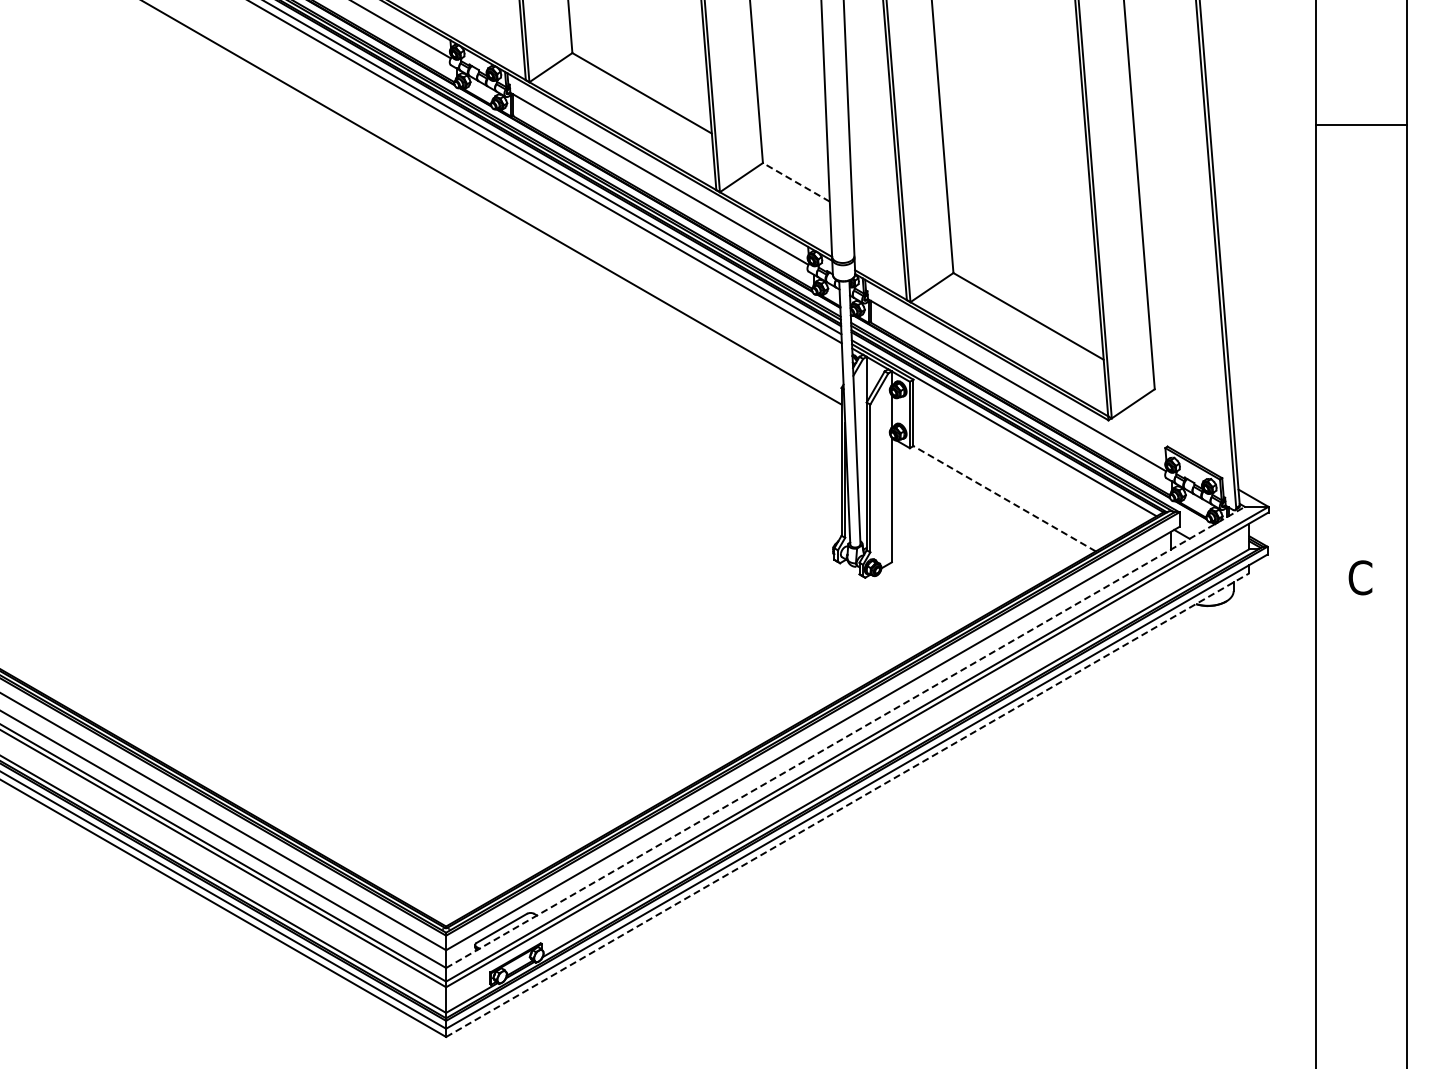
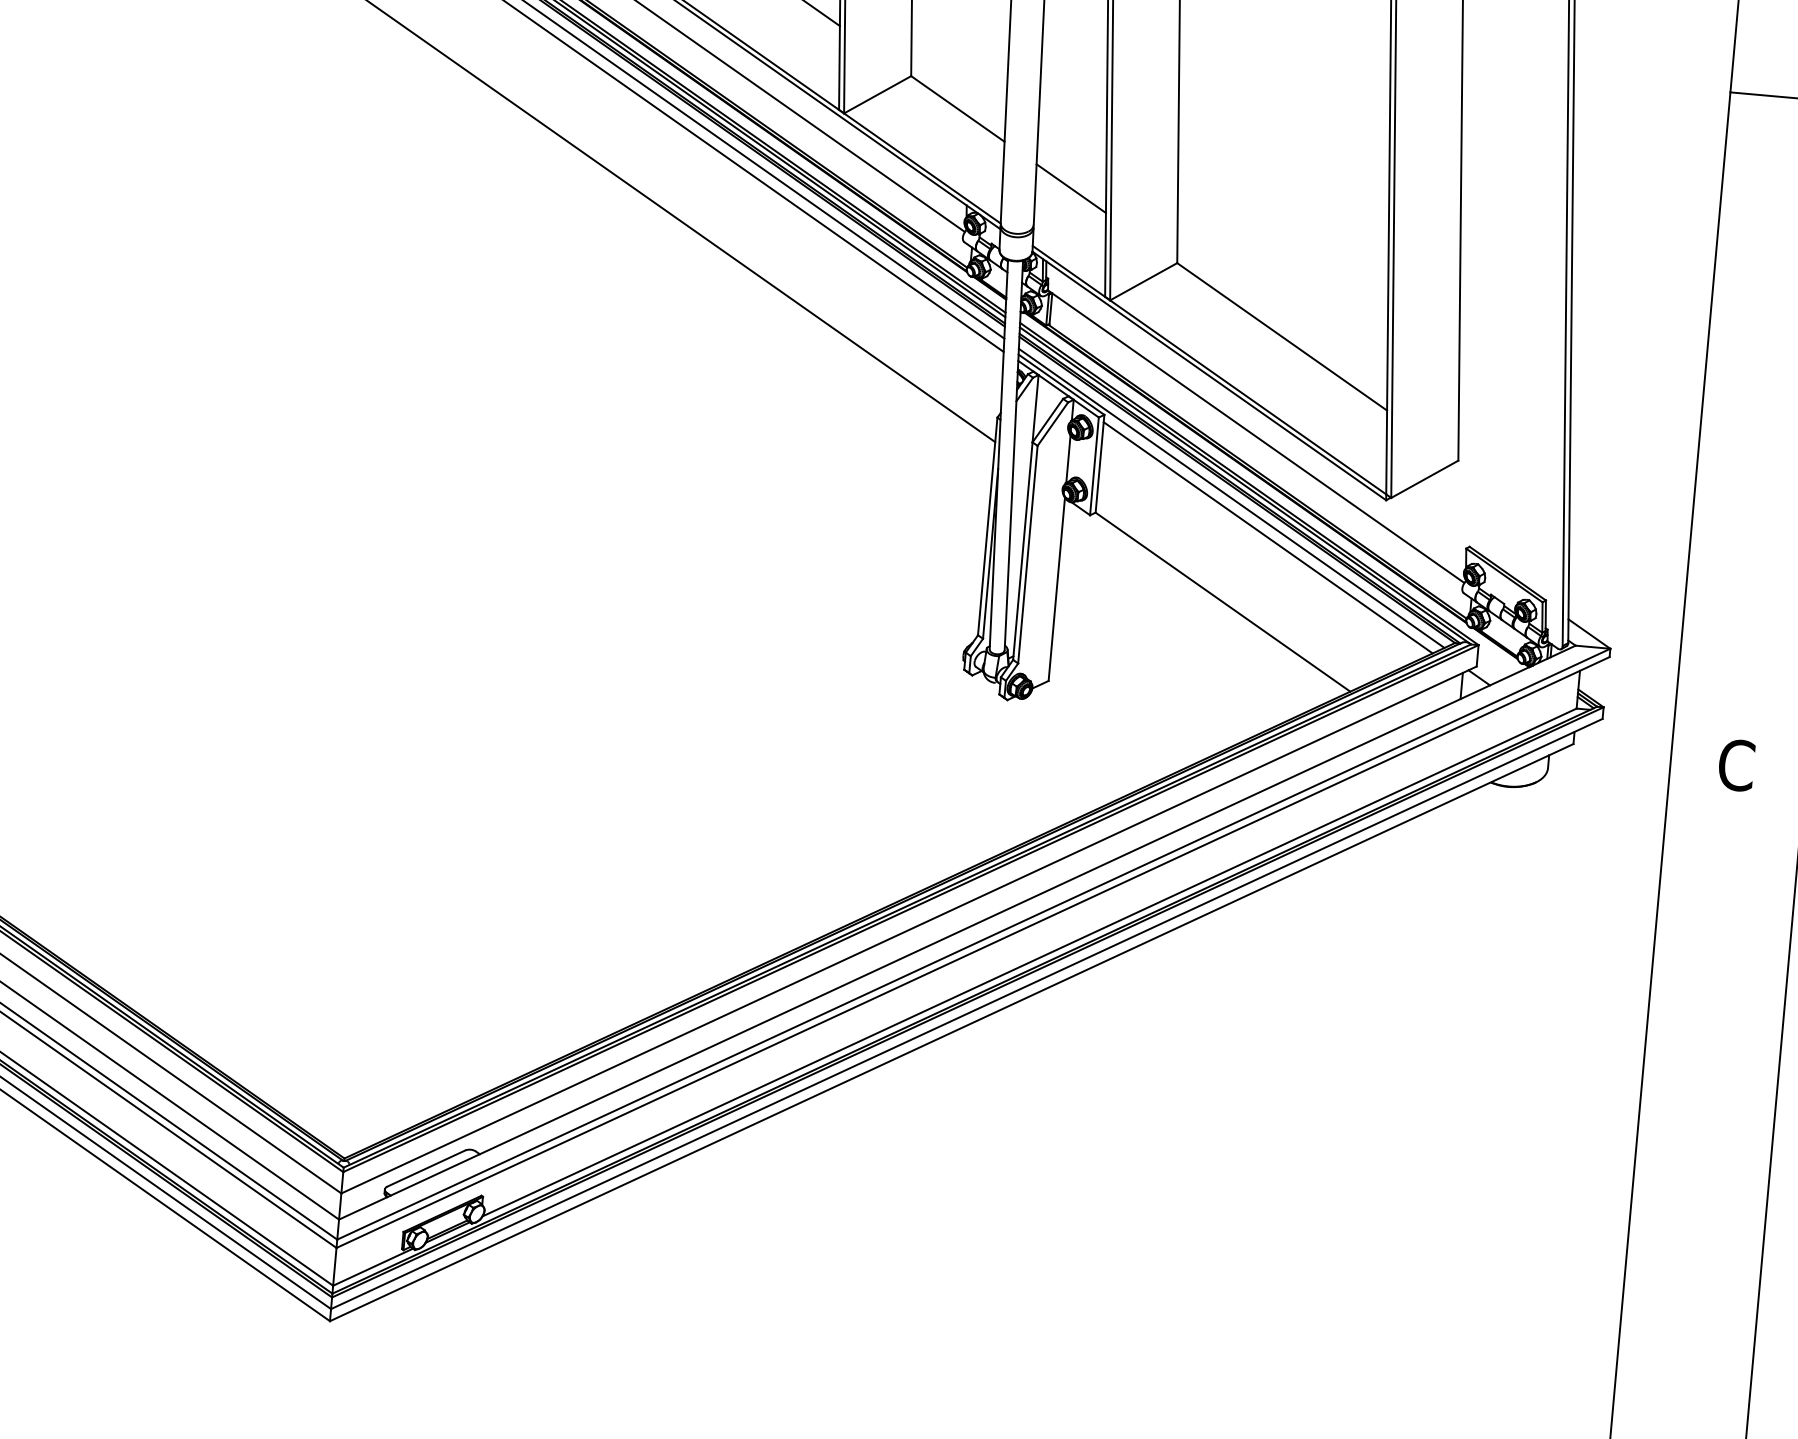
line: (796, 182) -> (958, 109), dashed -> solid
line: (877, 228) -> (1071, 187), added
line: (1031, 452) -> (1268, 537), added
line: (1004, 498) -> (1222, 601), dashed -> solid
line: (845, 737) -> (957, 932), dashed -> solid
line: (847, 805) -> (951, 1033), dashed -> solid

